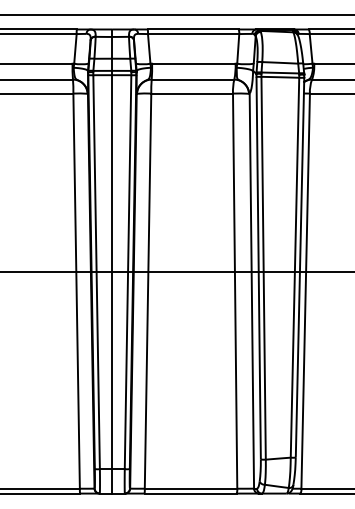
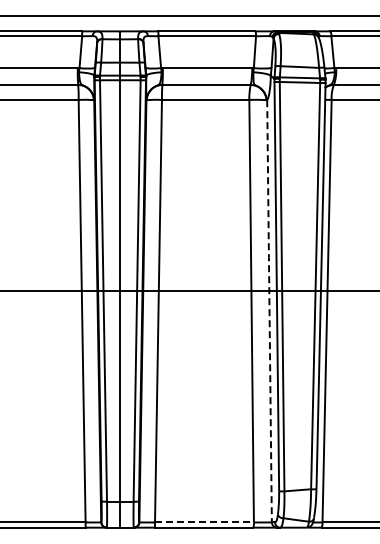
line: (251, 290) -> (269, 310), solid -> dashed
line: (191, 488) -> (204, 522), solid -> dashed

